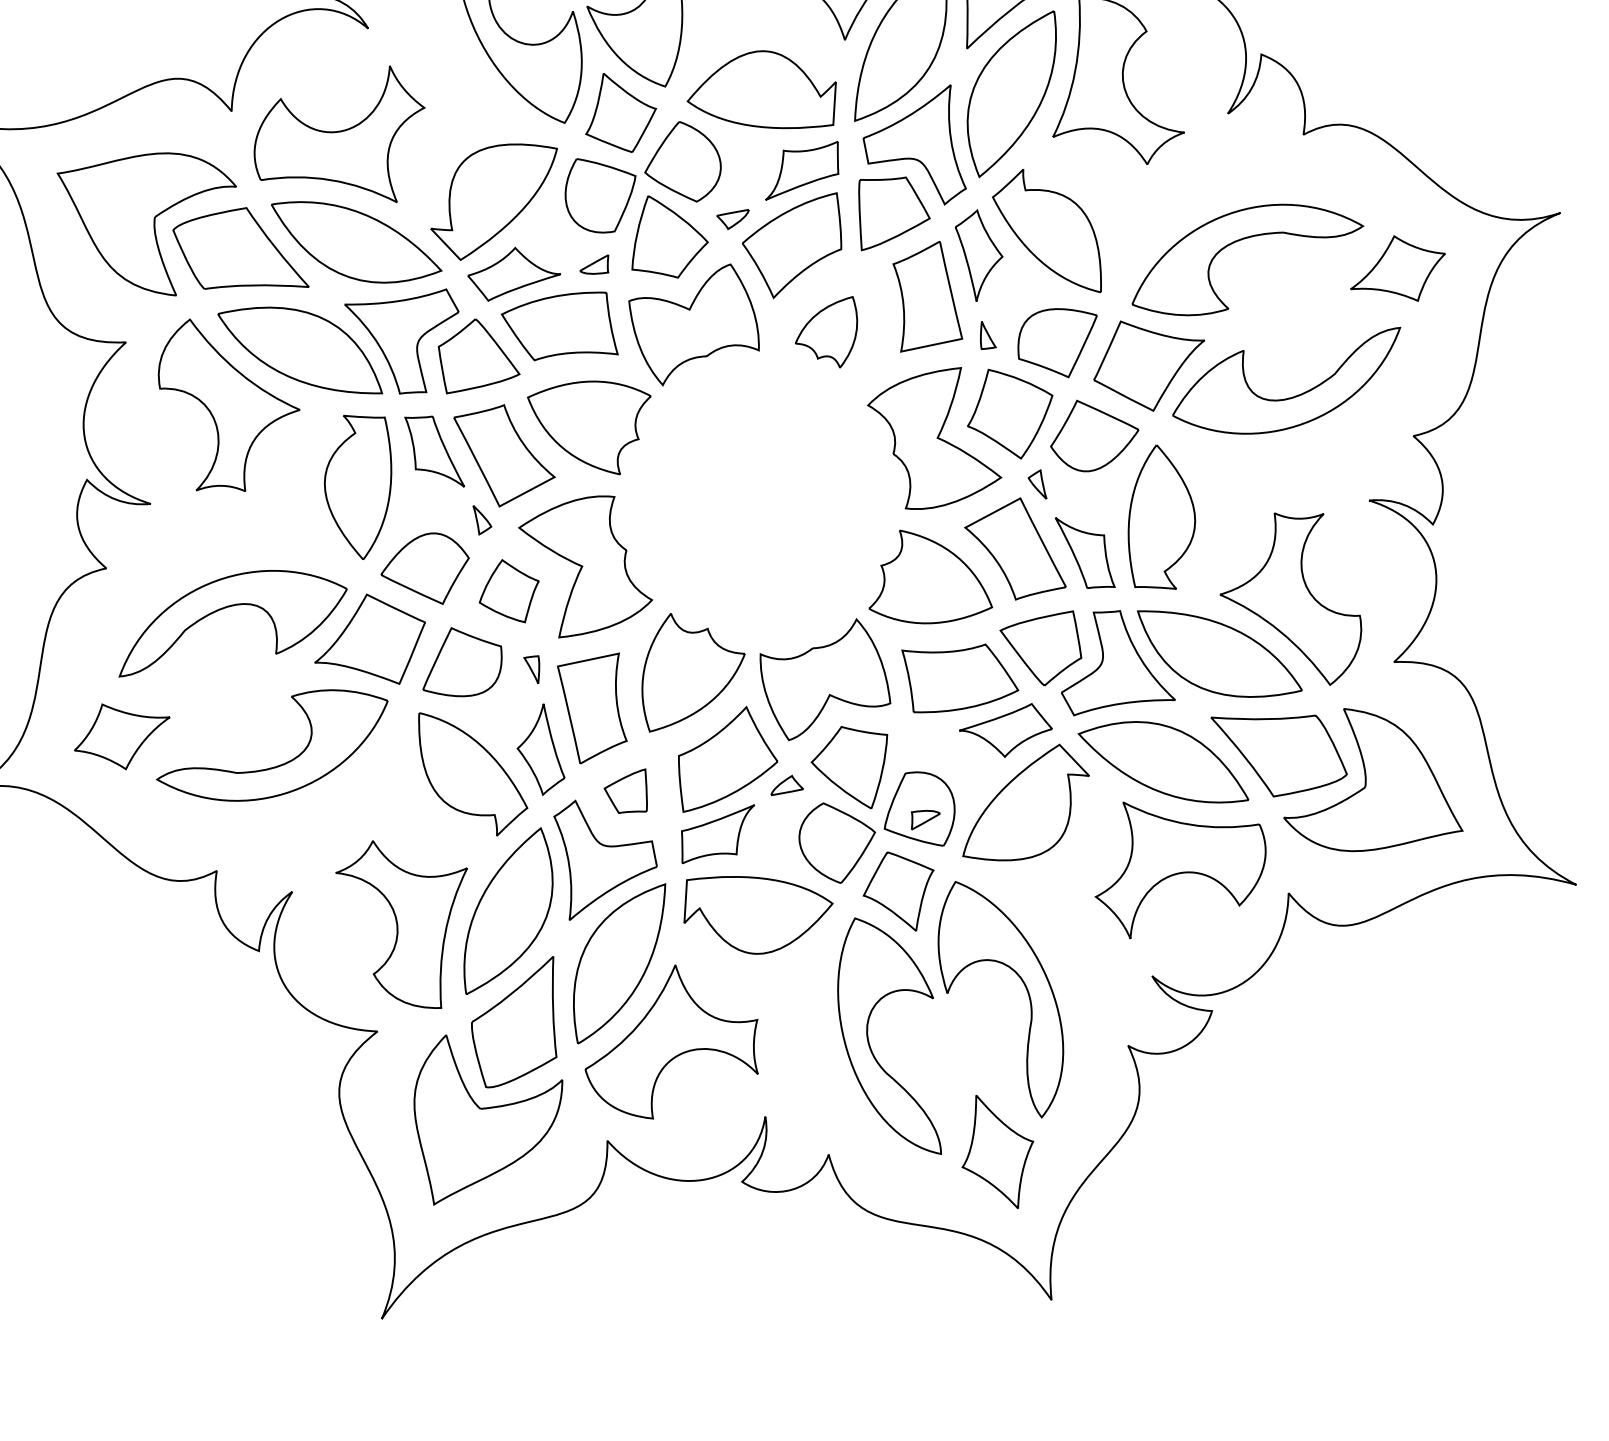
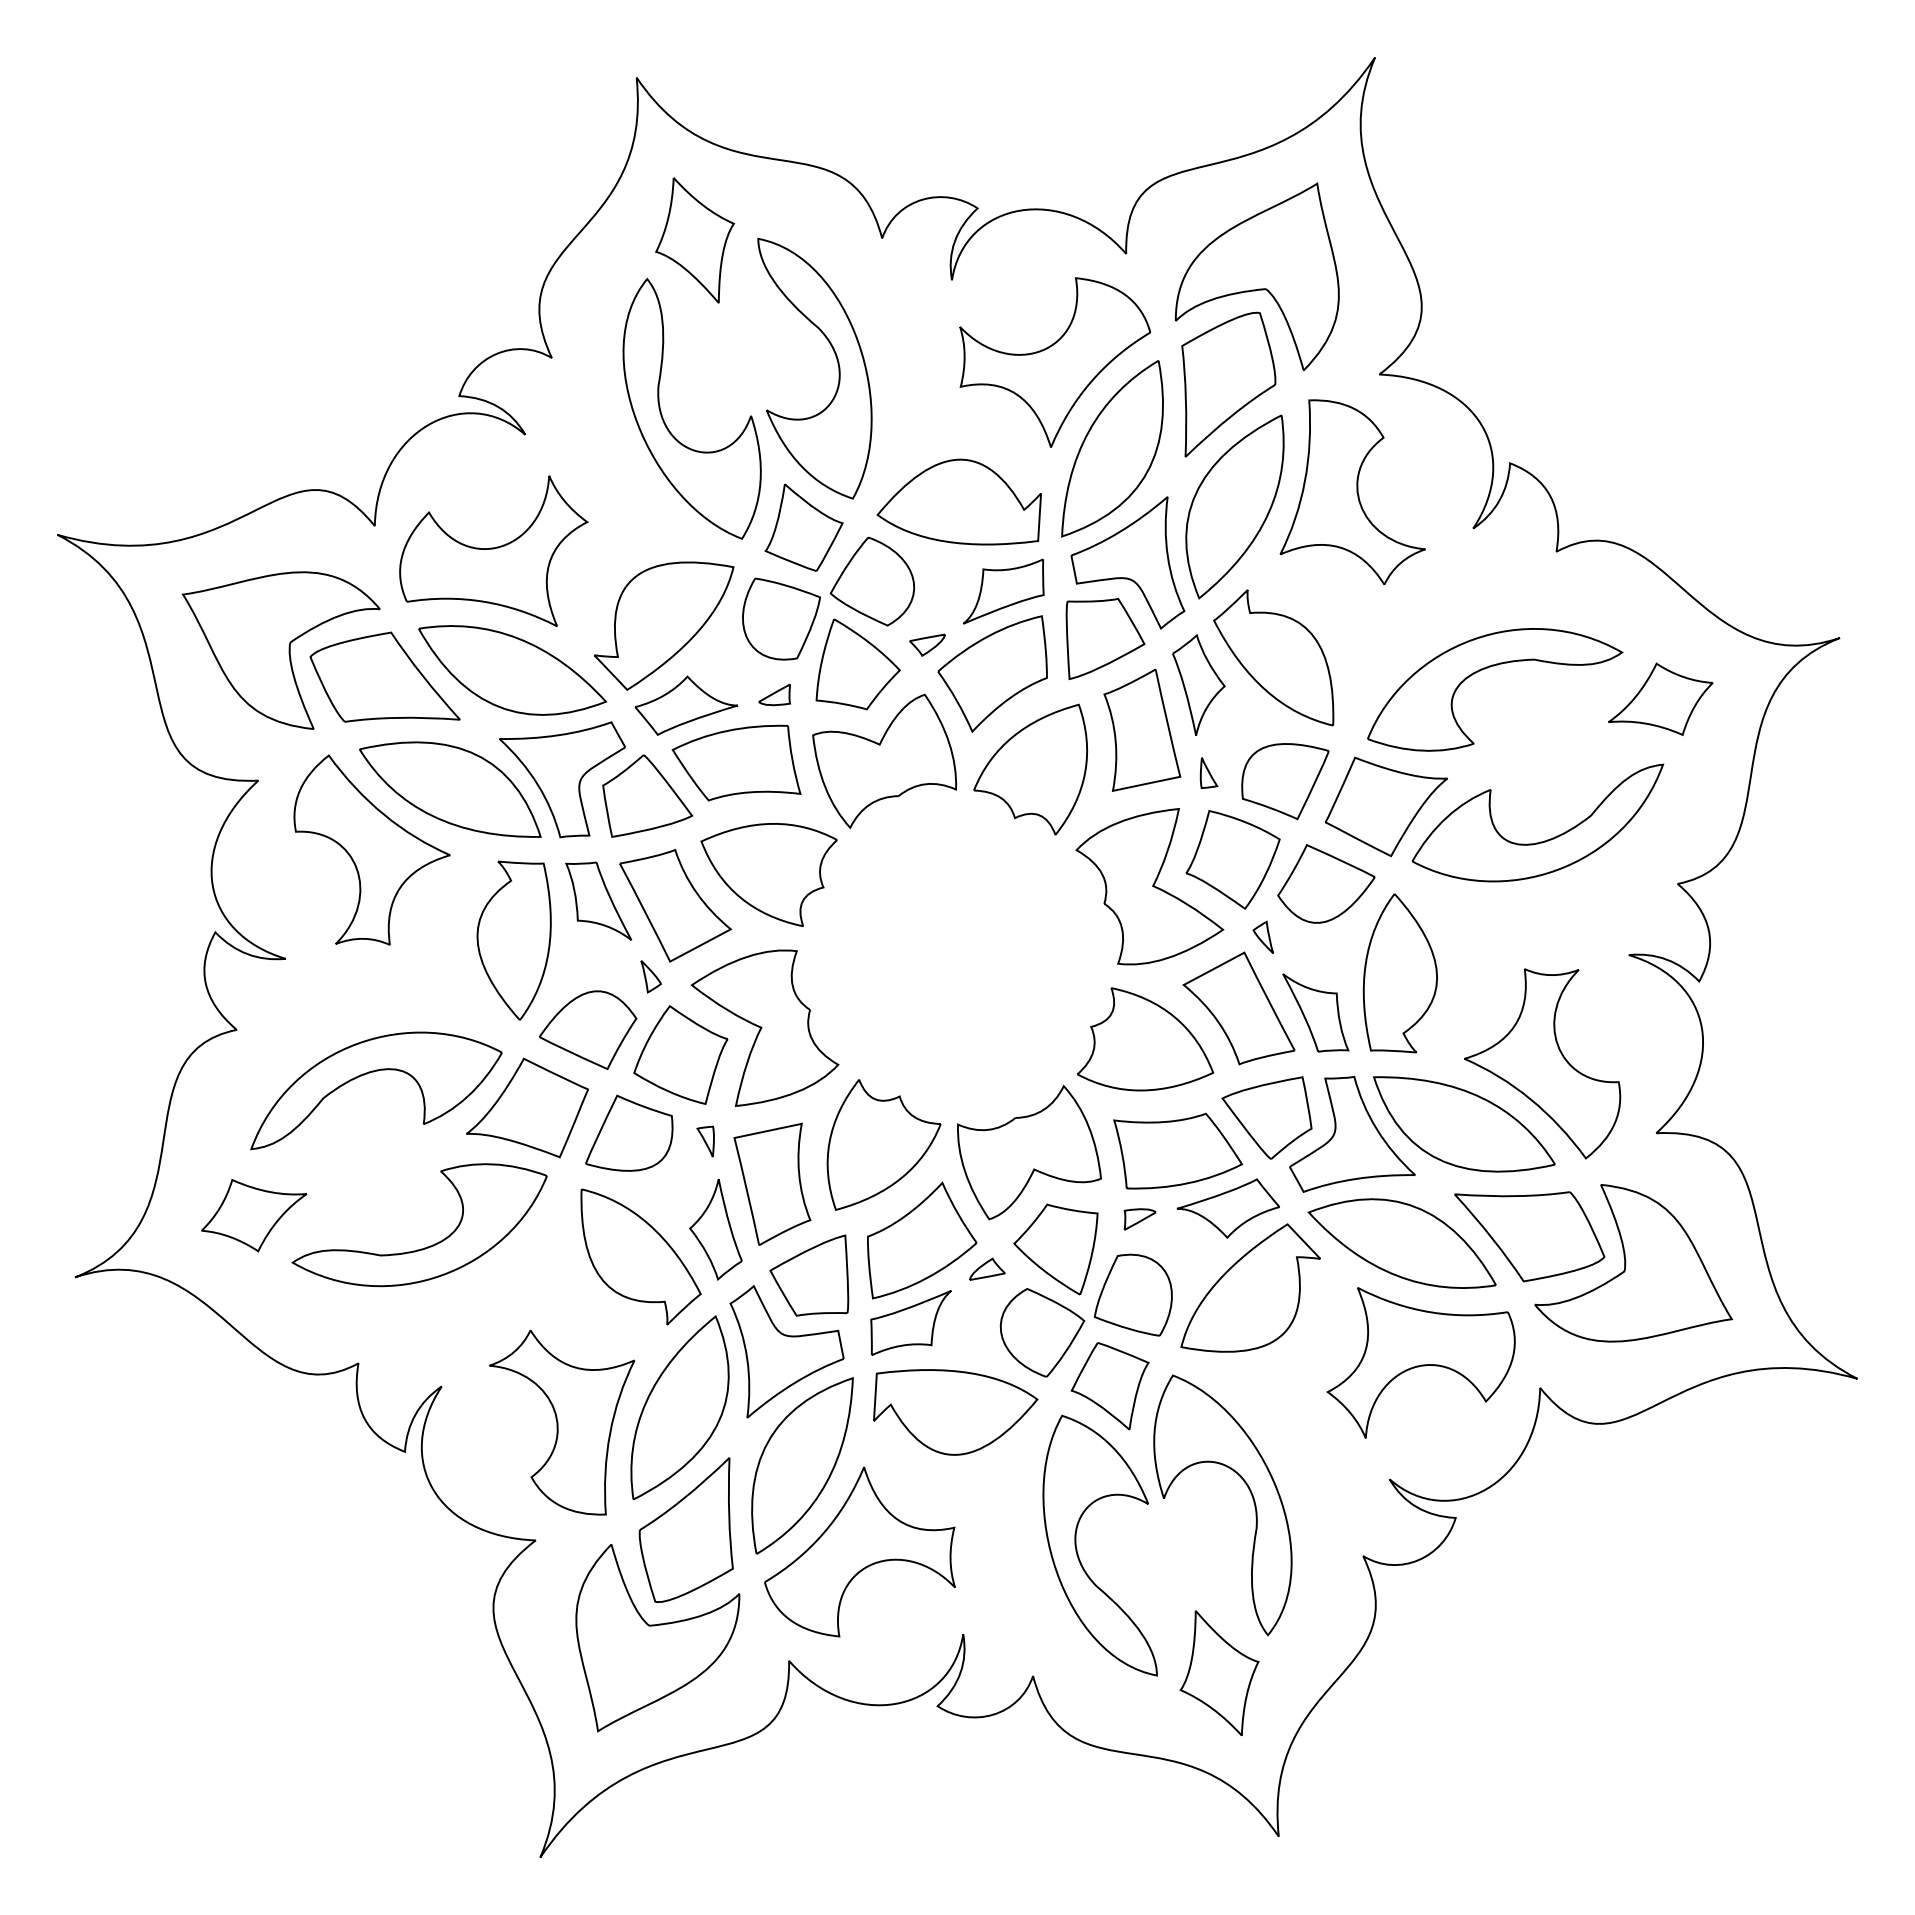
part: (826, 332) -> (1030, 769), size x1.67
part: (508, 590) -> (680, 1054), size x1.43
part: (625, 791) -> (809, 1275), size x1.67
part: (925, 820) -> (1139, 1219), moved

